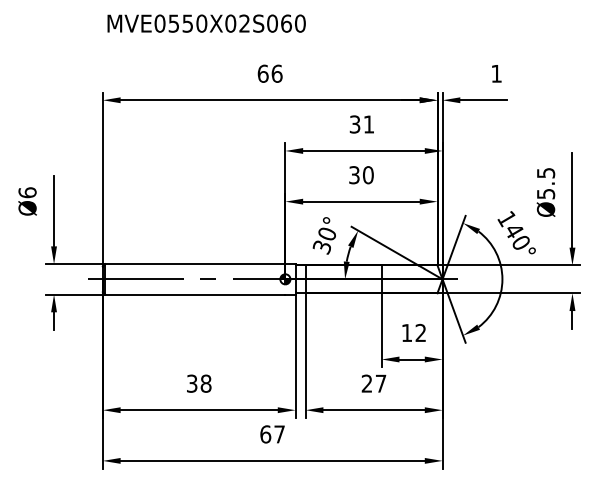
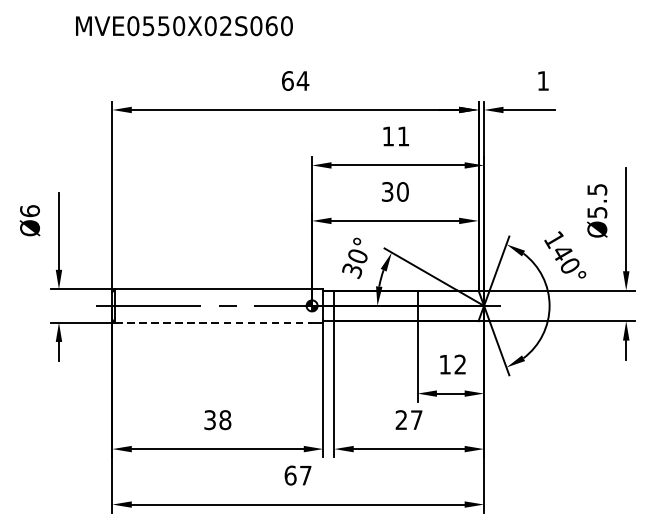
text: (206, 23) -> (184, 25), moved
text: (276, 73) -> (302, 80), 66 -> 64
text: (354, 124) -> (387, 136), 31 -> 11
line: (195, 294) -> (213, 322), solid -> dashed

